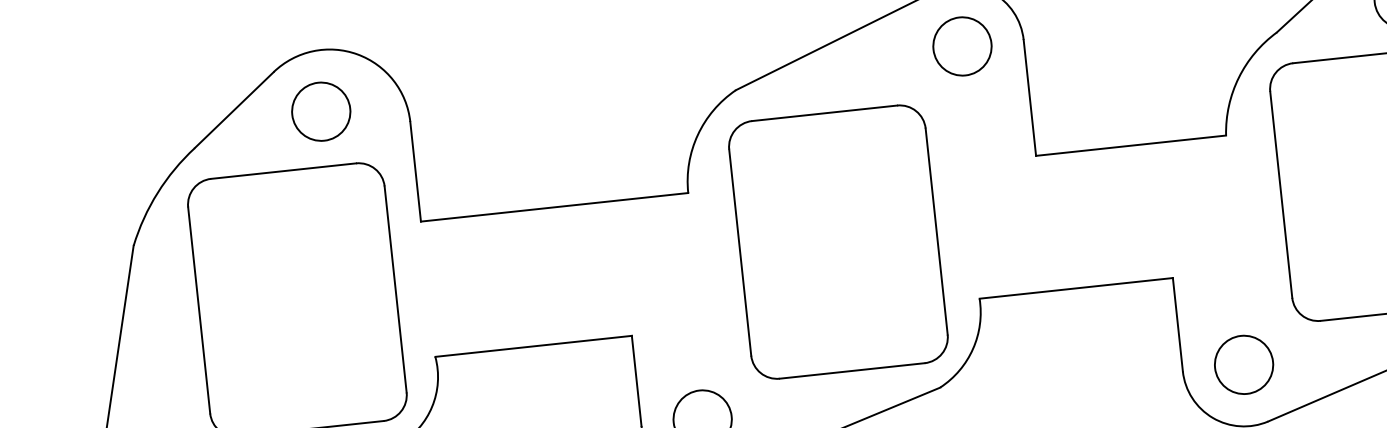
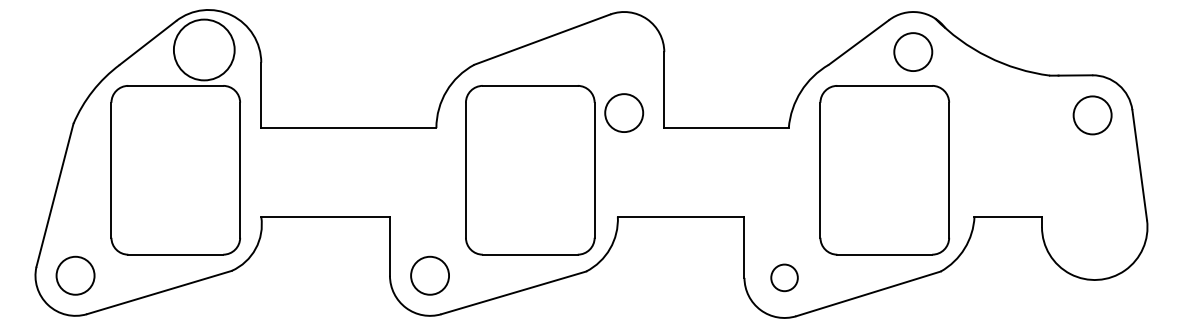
circle: (962, 45) -> (624, 112), moved
circle: (321, 110) -> (204, 49), size x1.6
circle: (1243, 364) -> (784, 277), size x0.7

